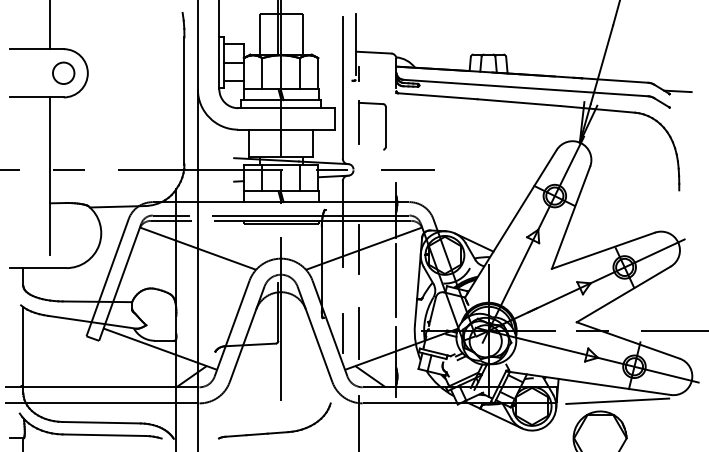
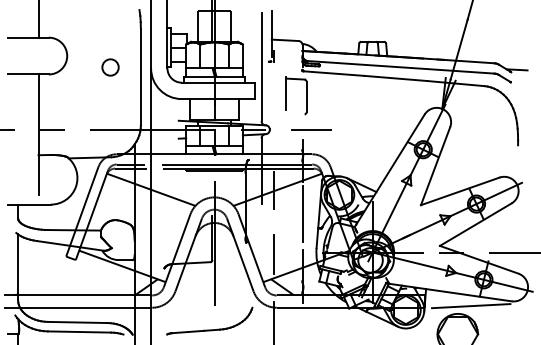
circle: (63, 72) -> (110, 66), moved
part: (359, 125) -> (286, 95), moved
line: (342, 333) -> (261, 254), removed

